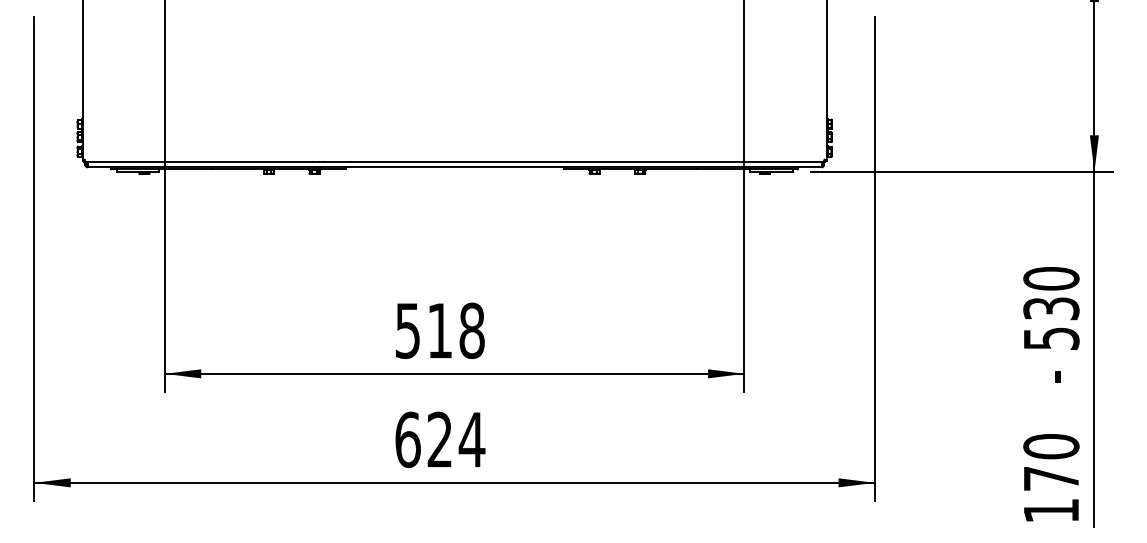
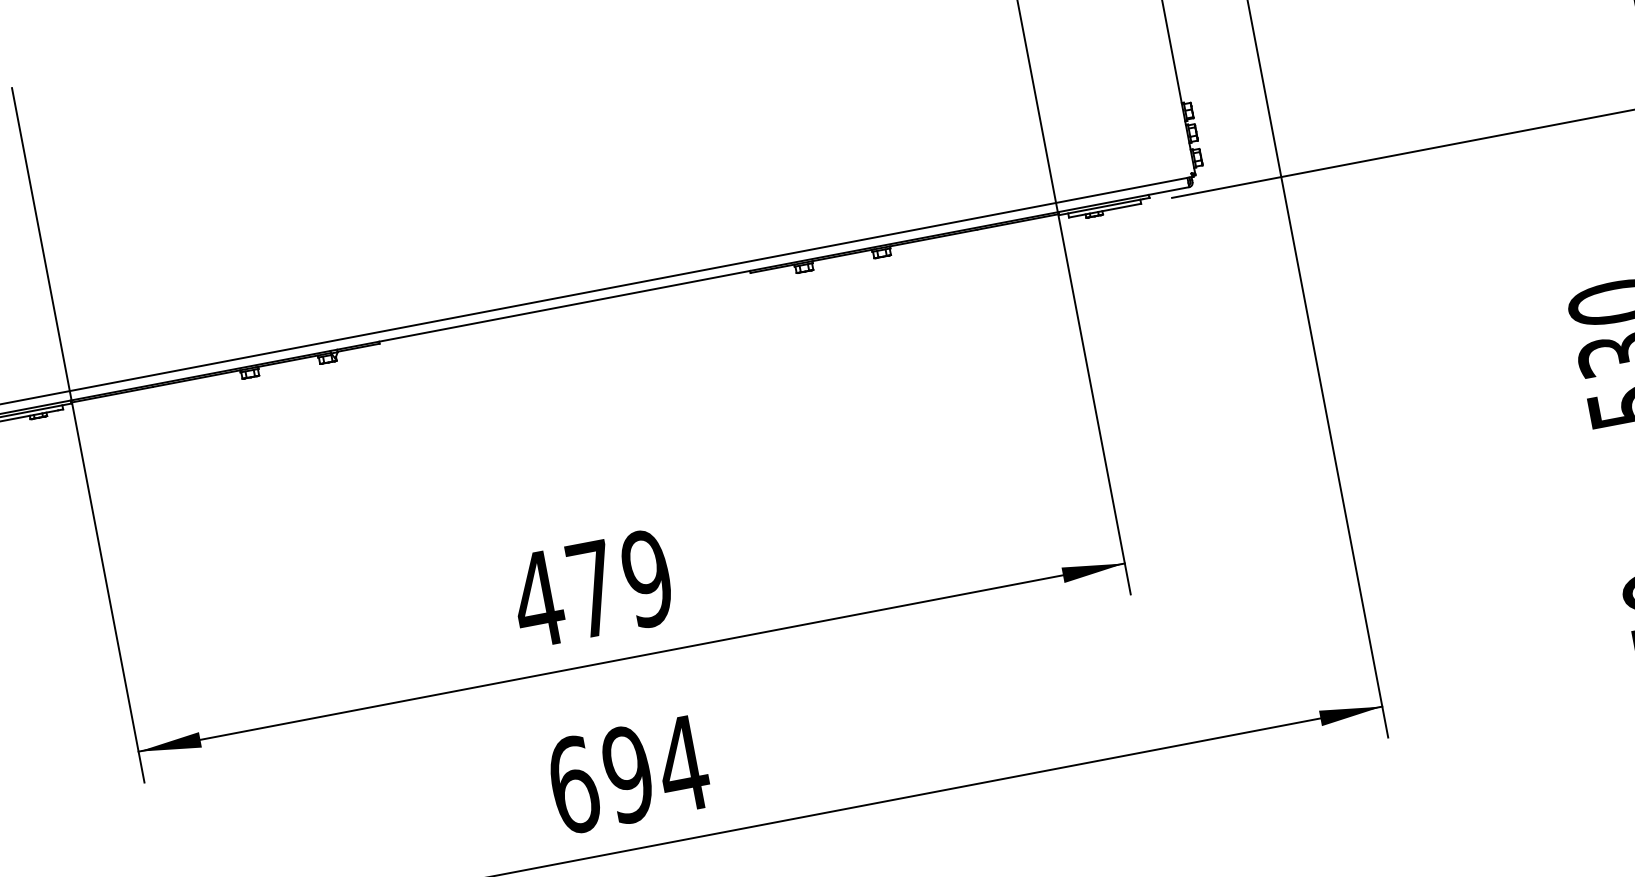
text: (439, 330) -> (591, 588), 518 -> 479
text: (439, 439) -> (627, 774), 624 -> 694

